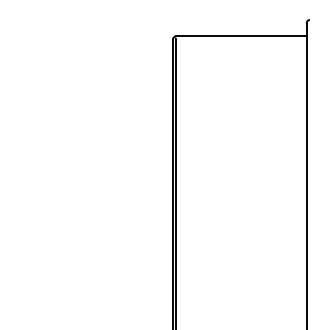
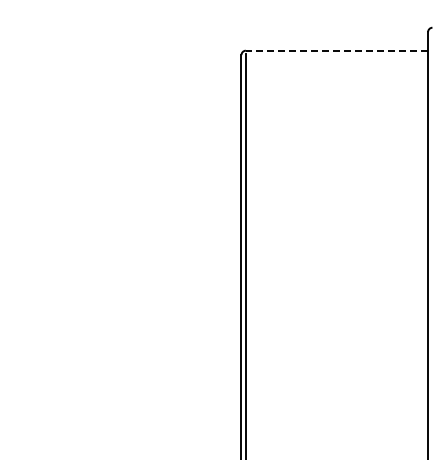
line: (241, 36) -> (336, 50), solid -> dashed

